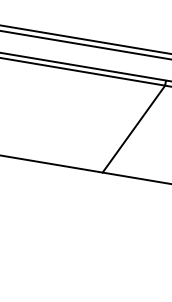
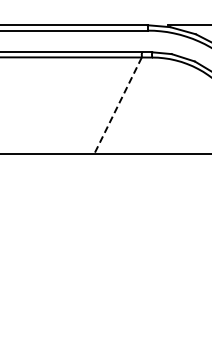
line: (134, 129) -> (118, 105), solid -> dashed

